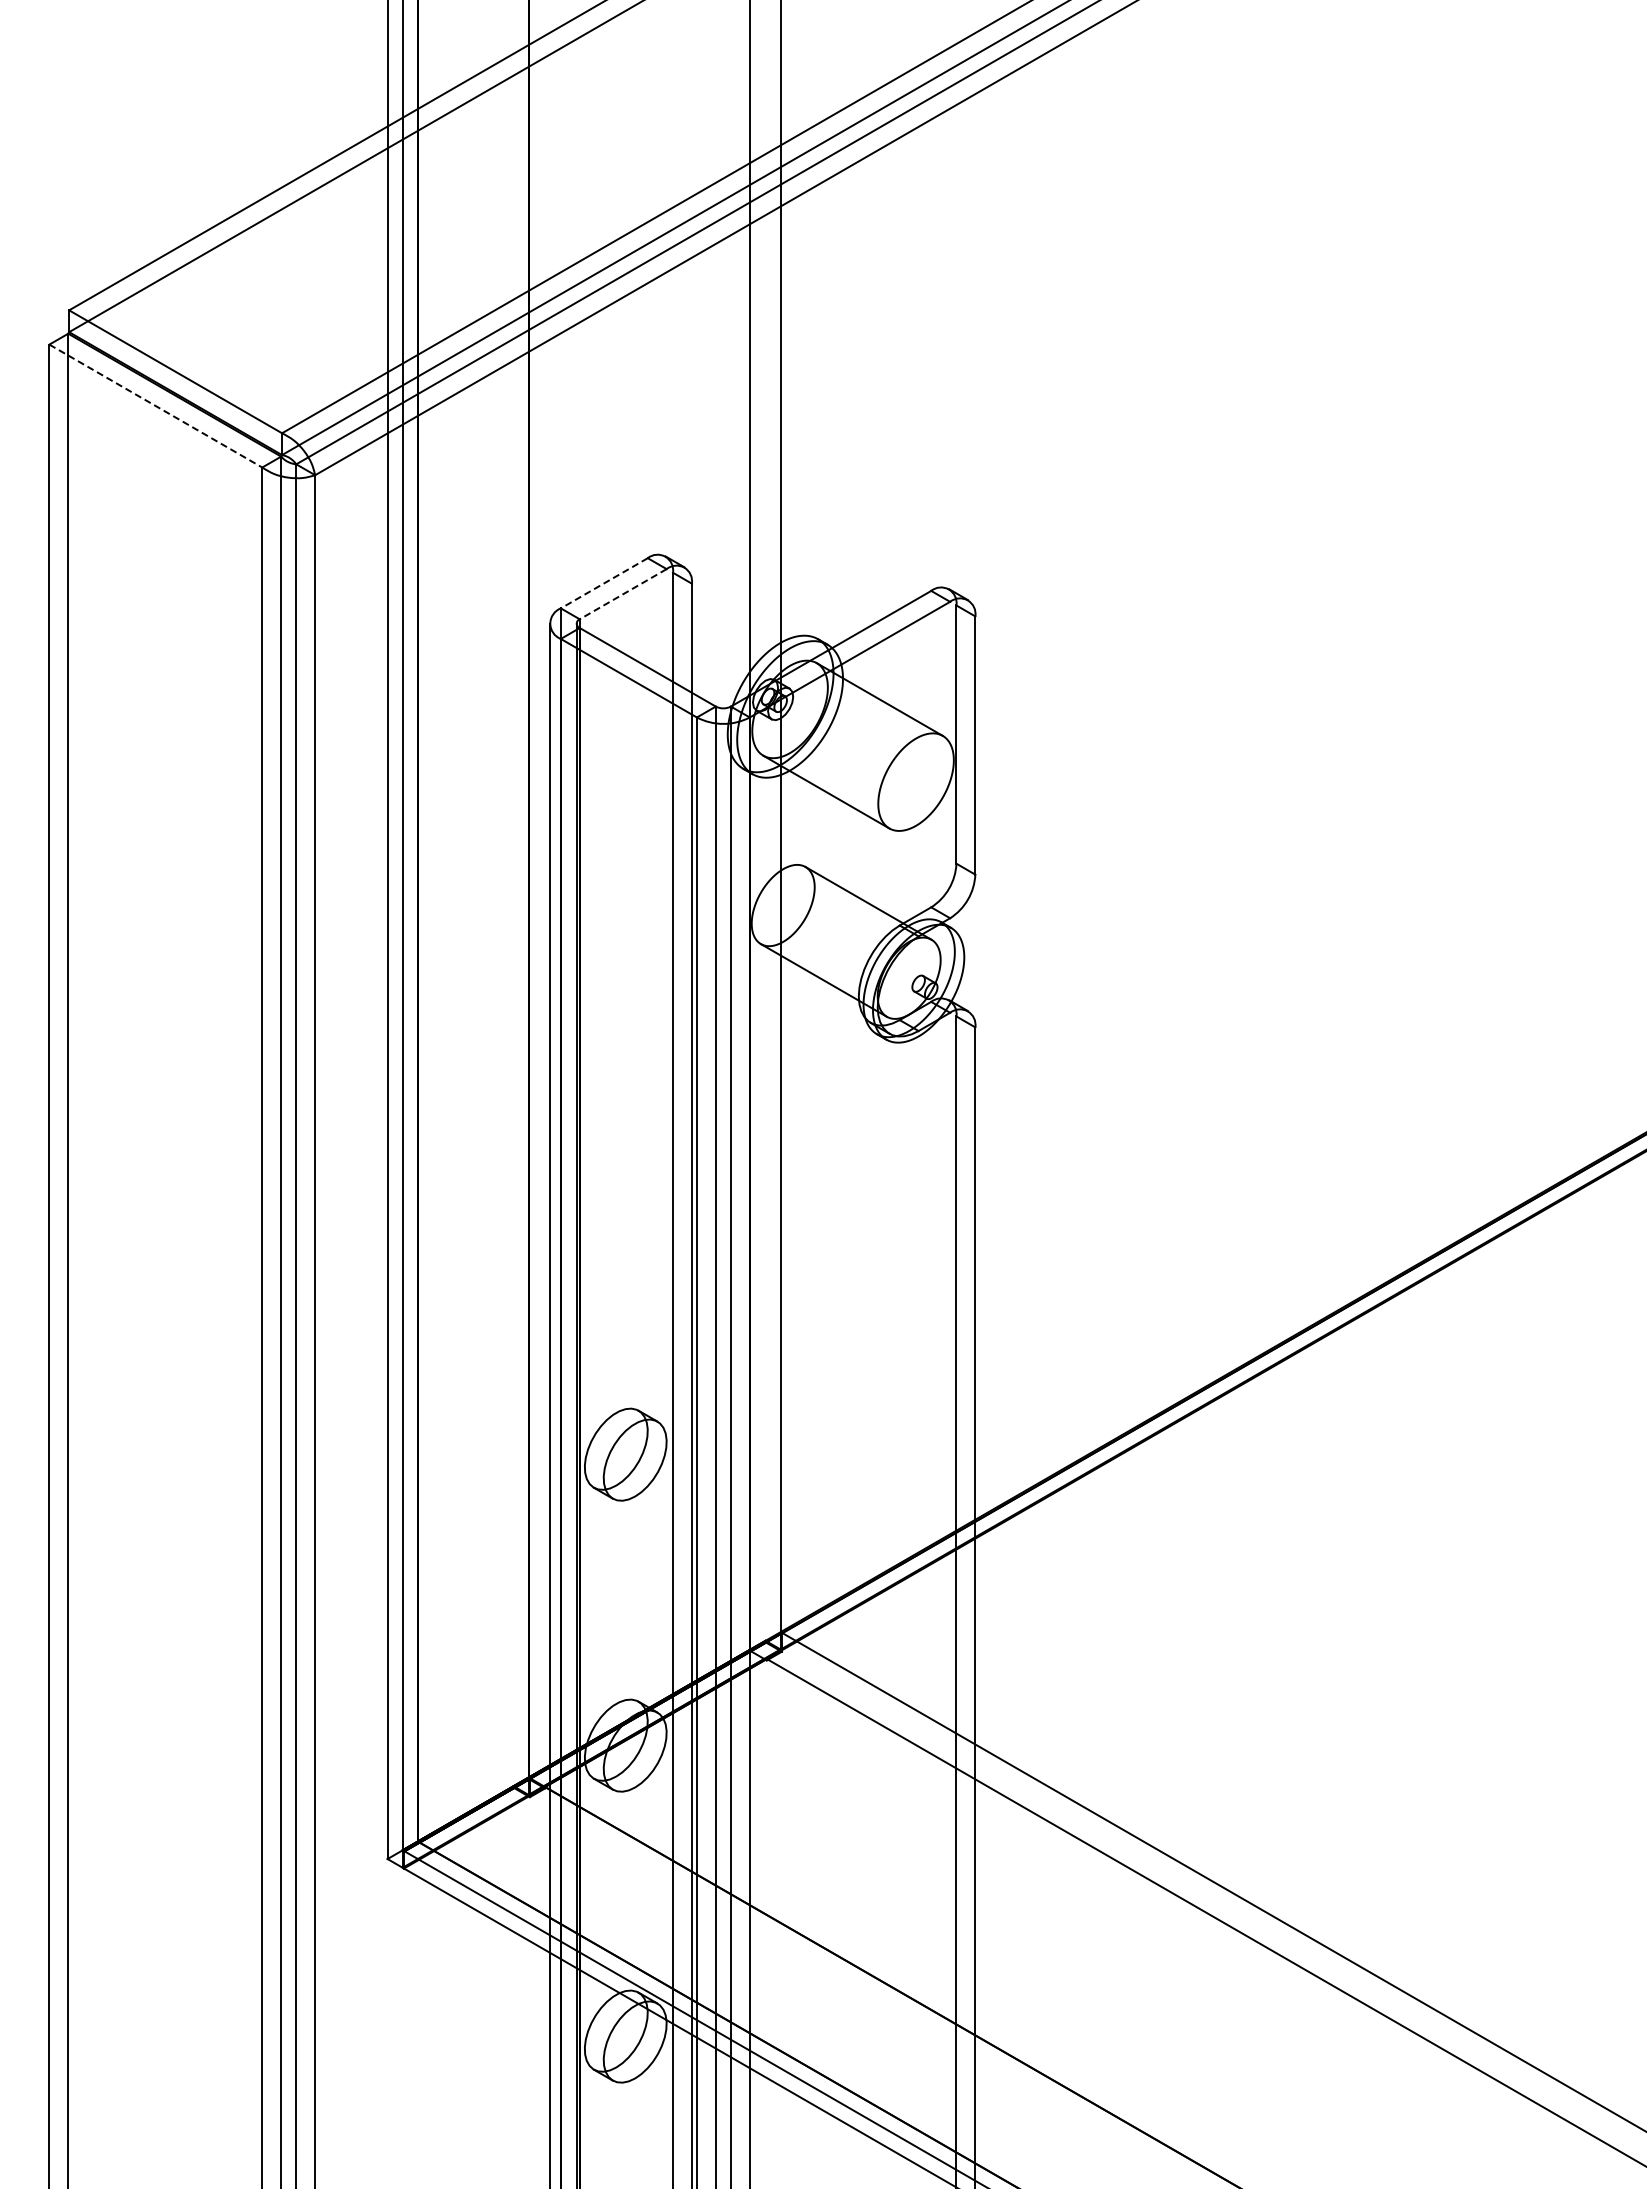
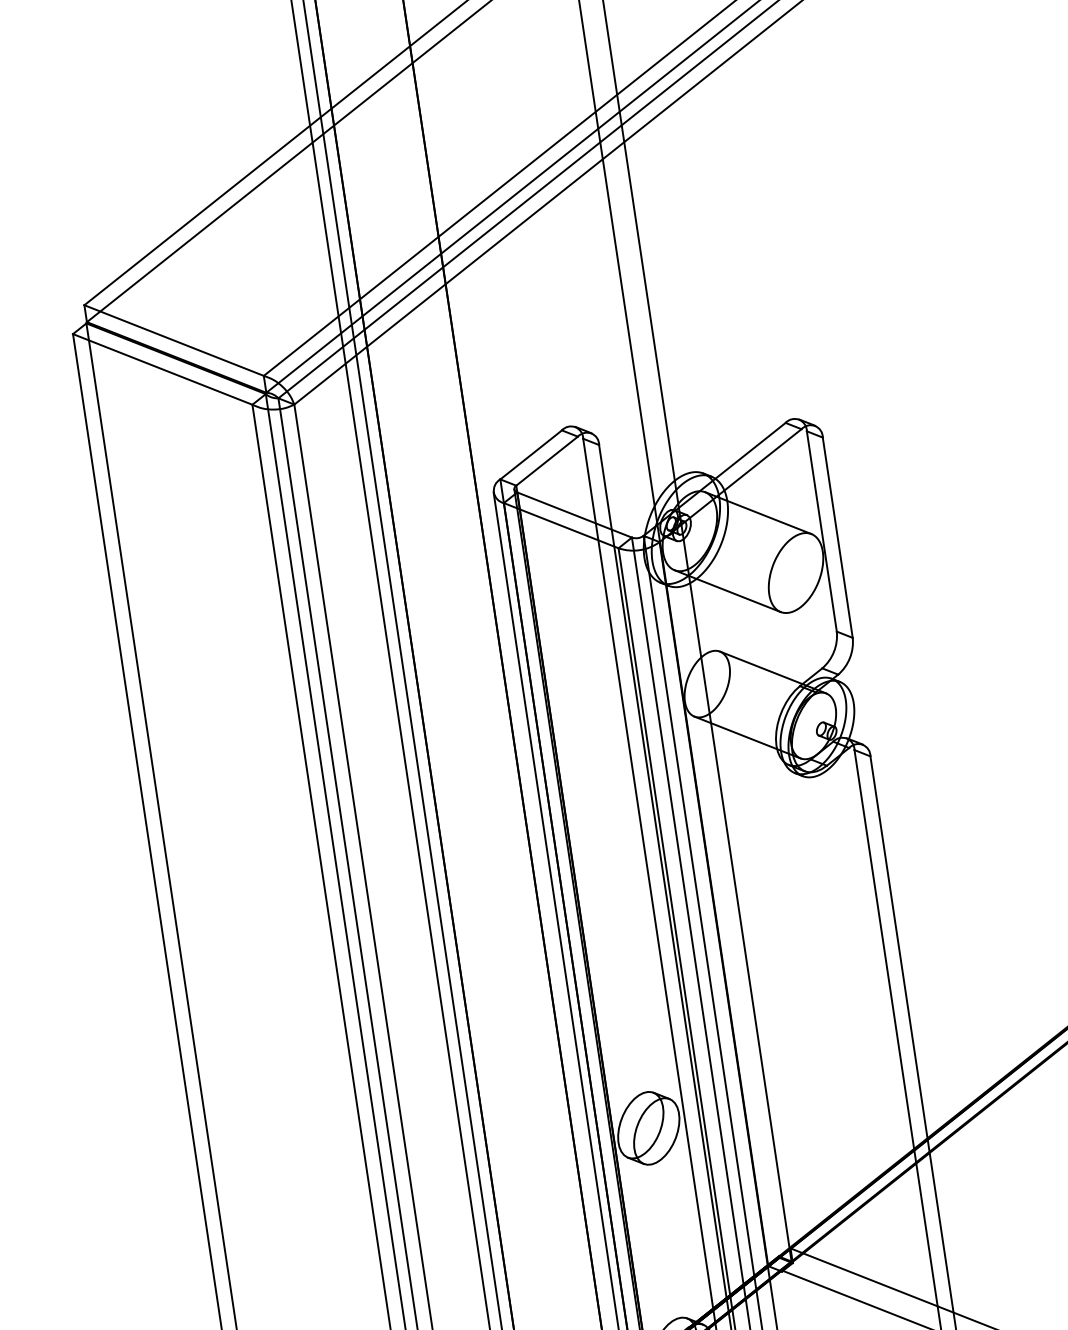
line: (155, 406) -> (162, 369), dashed -> solid
line: (603, 583) -> (530, 455), dashed -> solid
line: (622, 594) -> (546, 461), dashed -> solid

